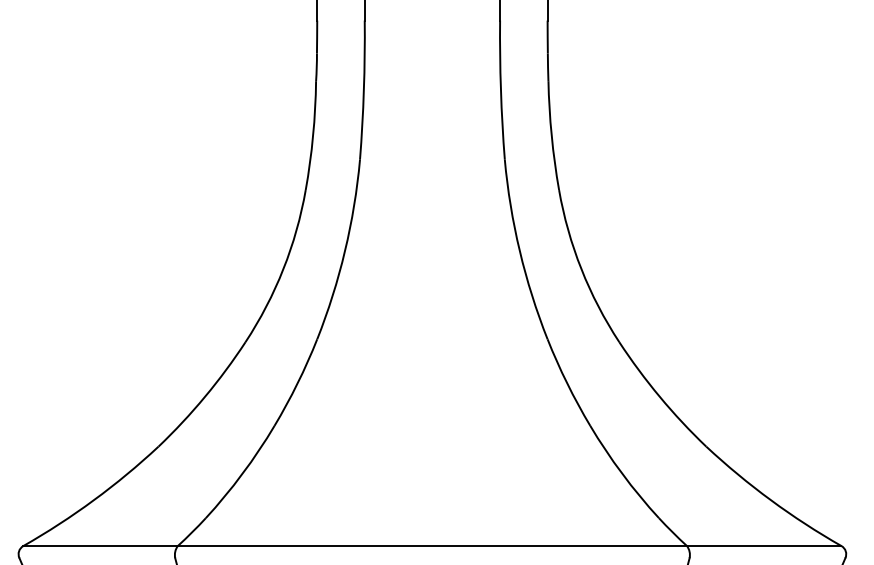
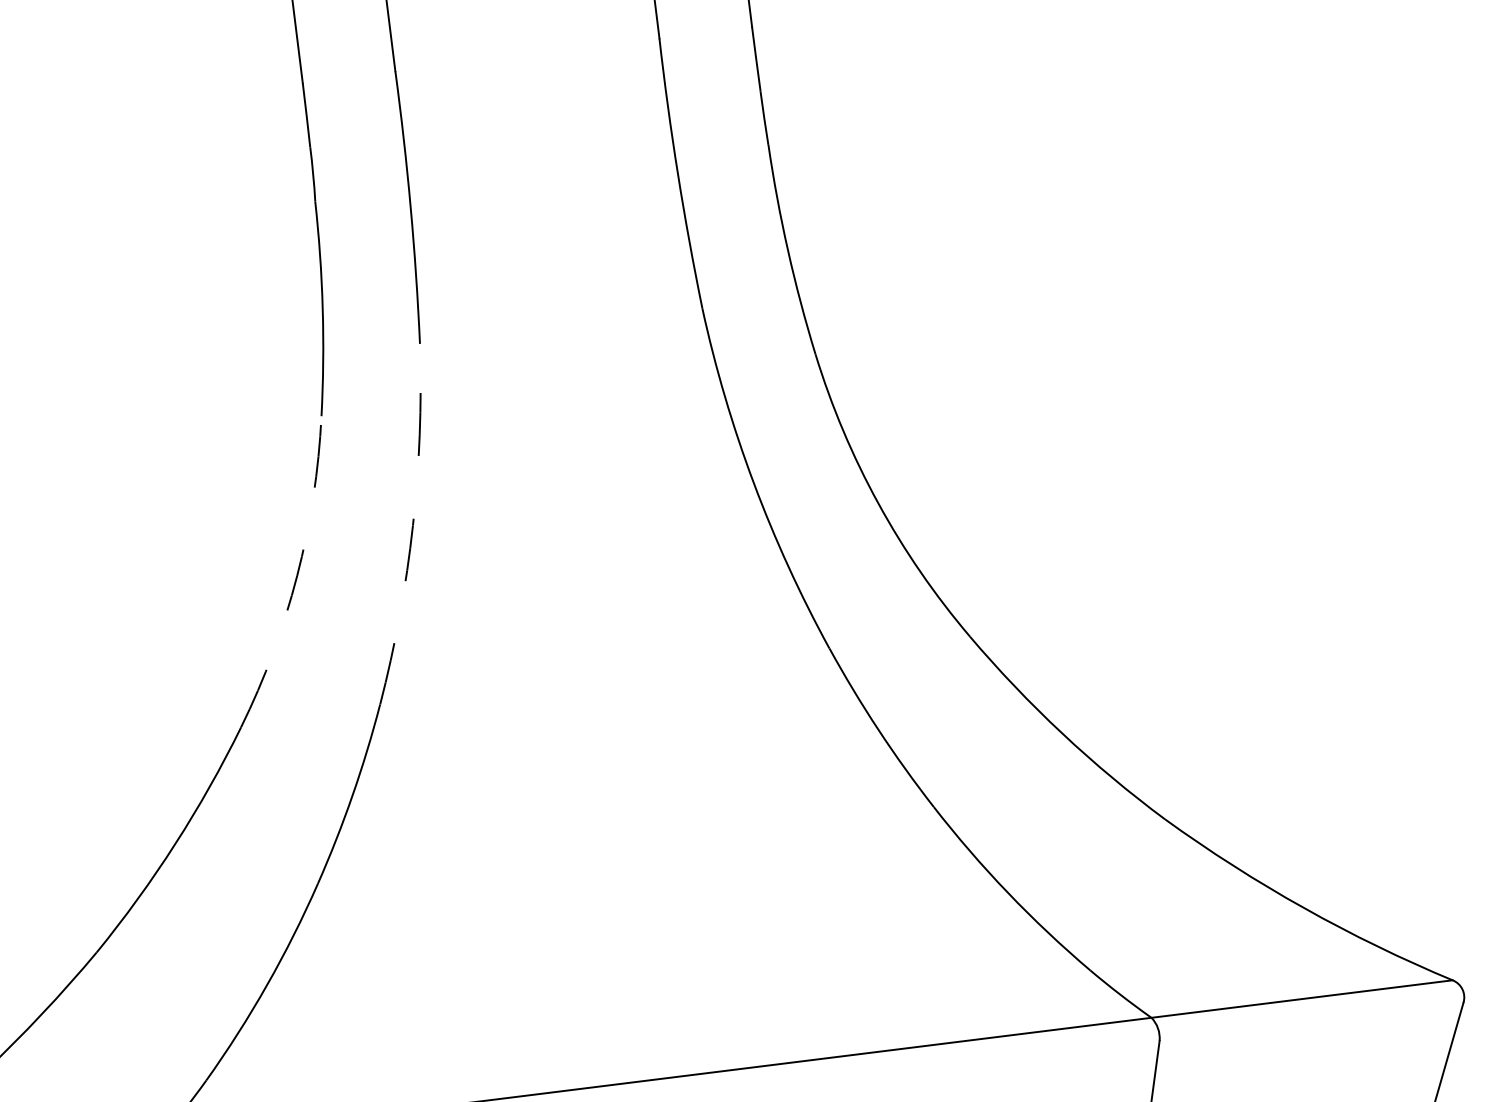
arc: (345, 251) -> (413, 526), solid -> dashed
arc: (283, 269) -> (297, 576), solid -> dashed

